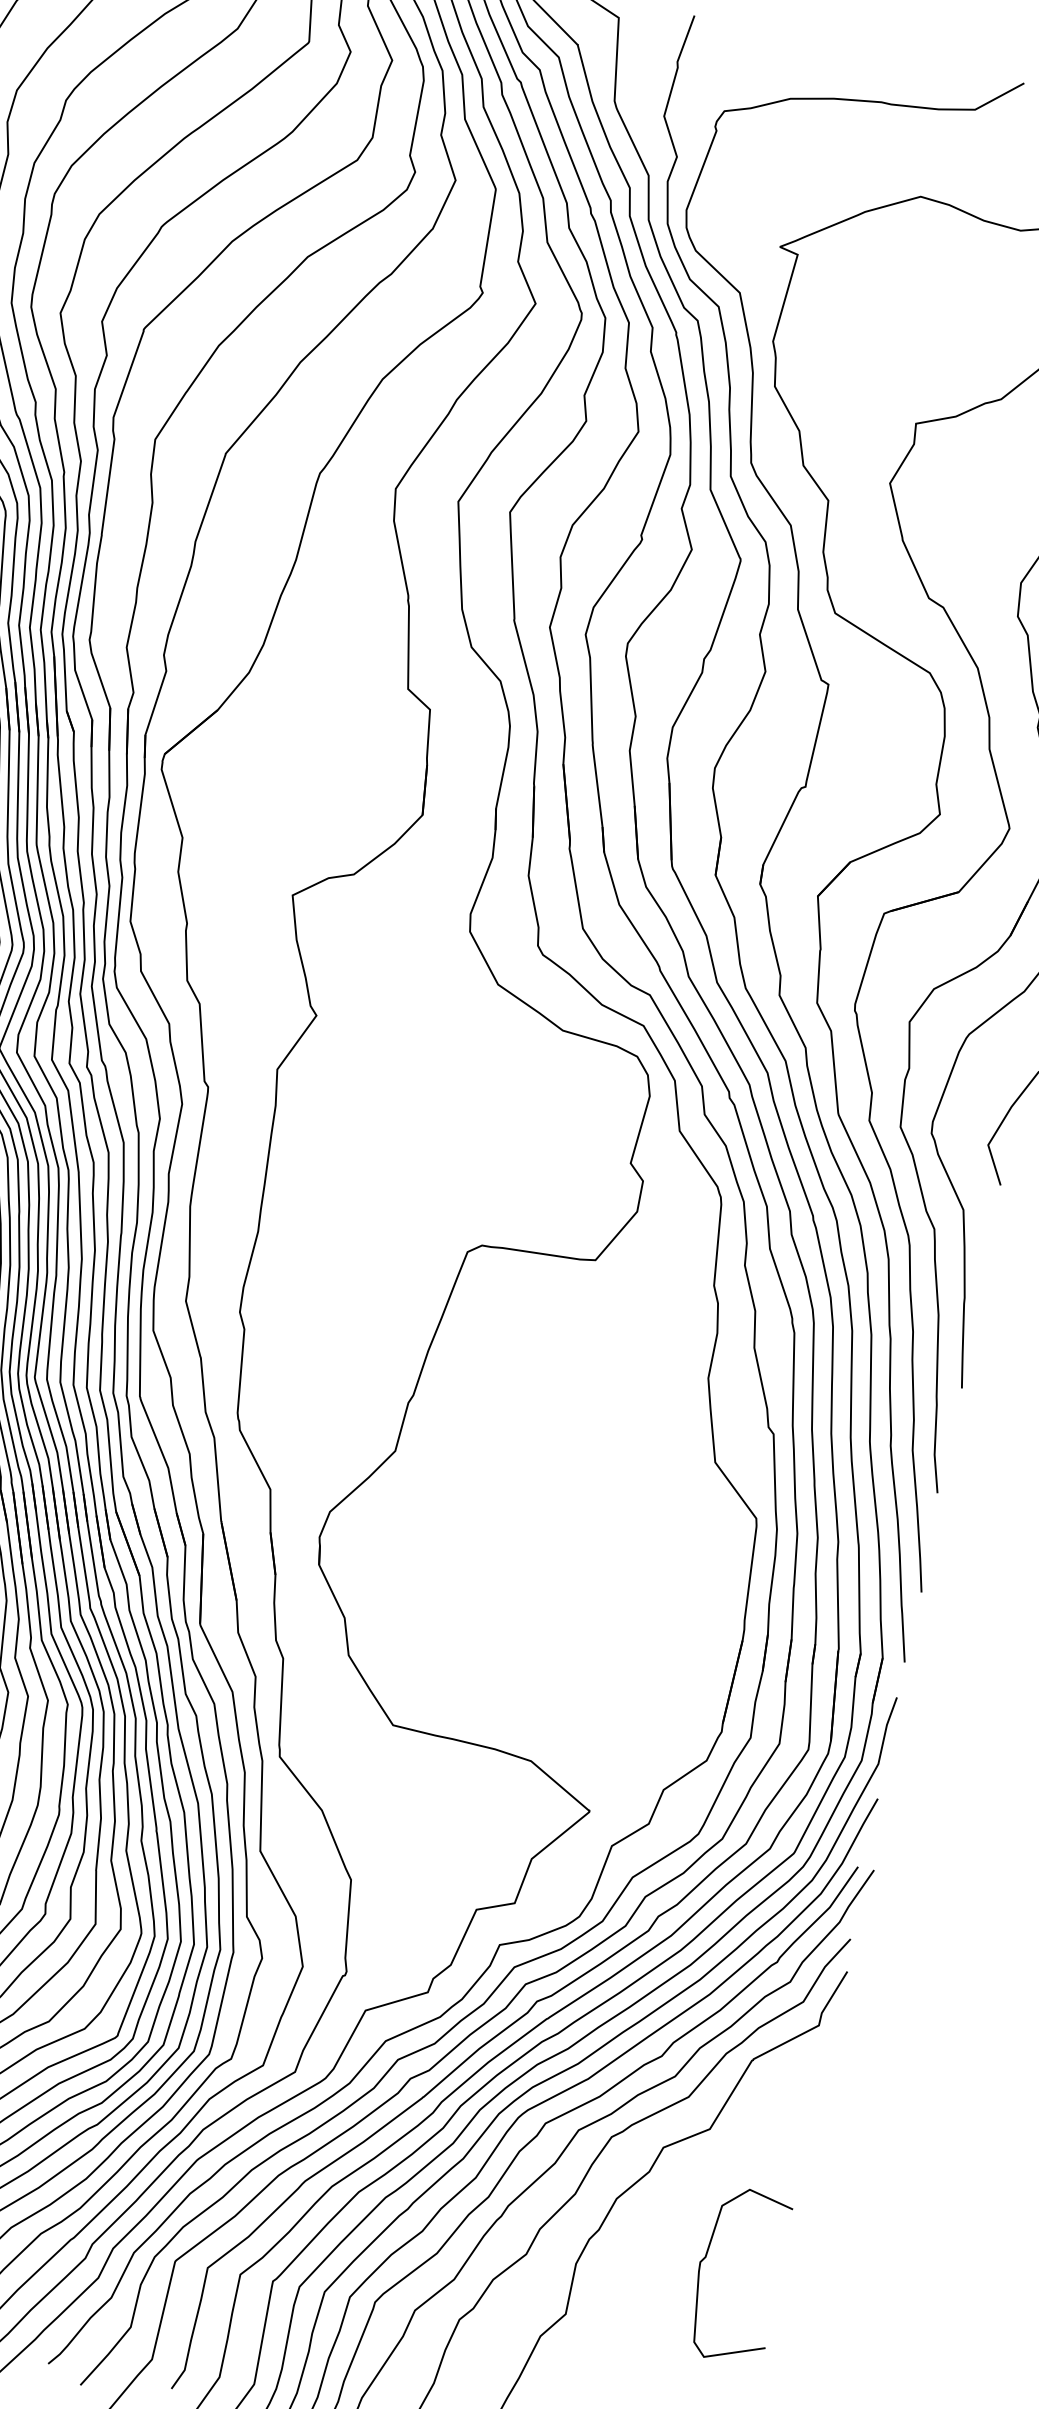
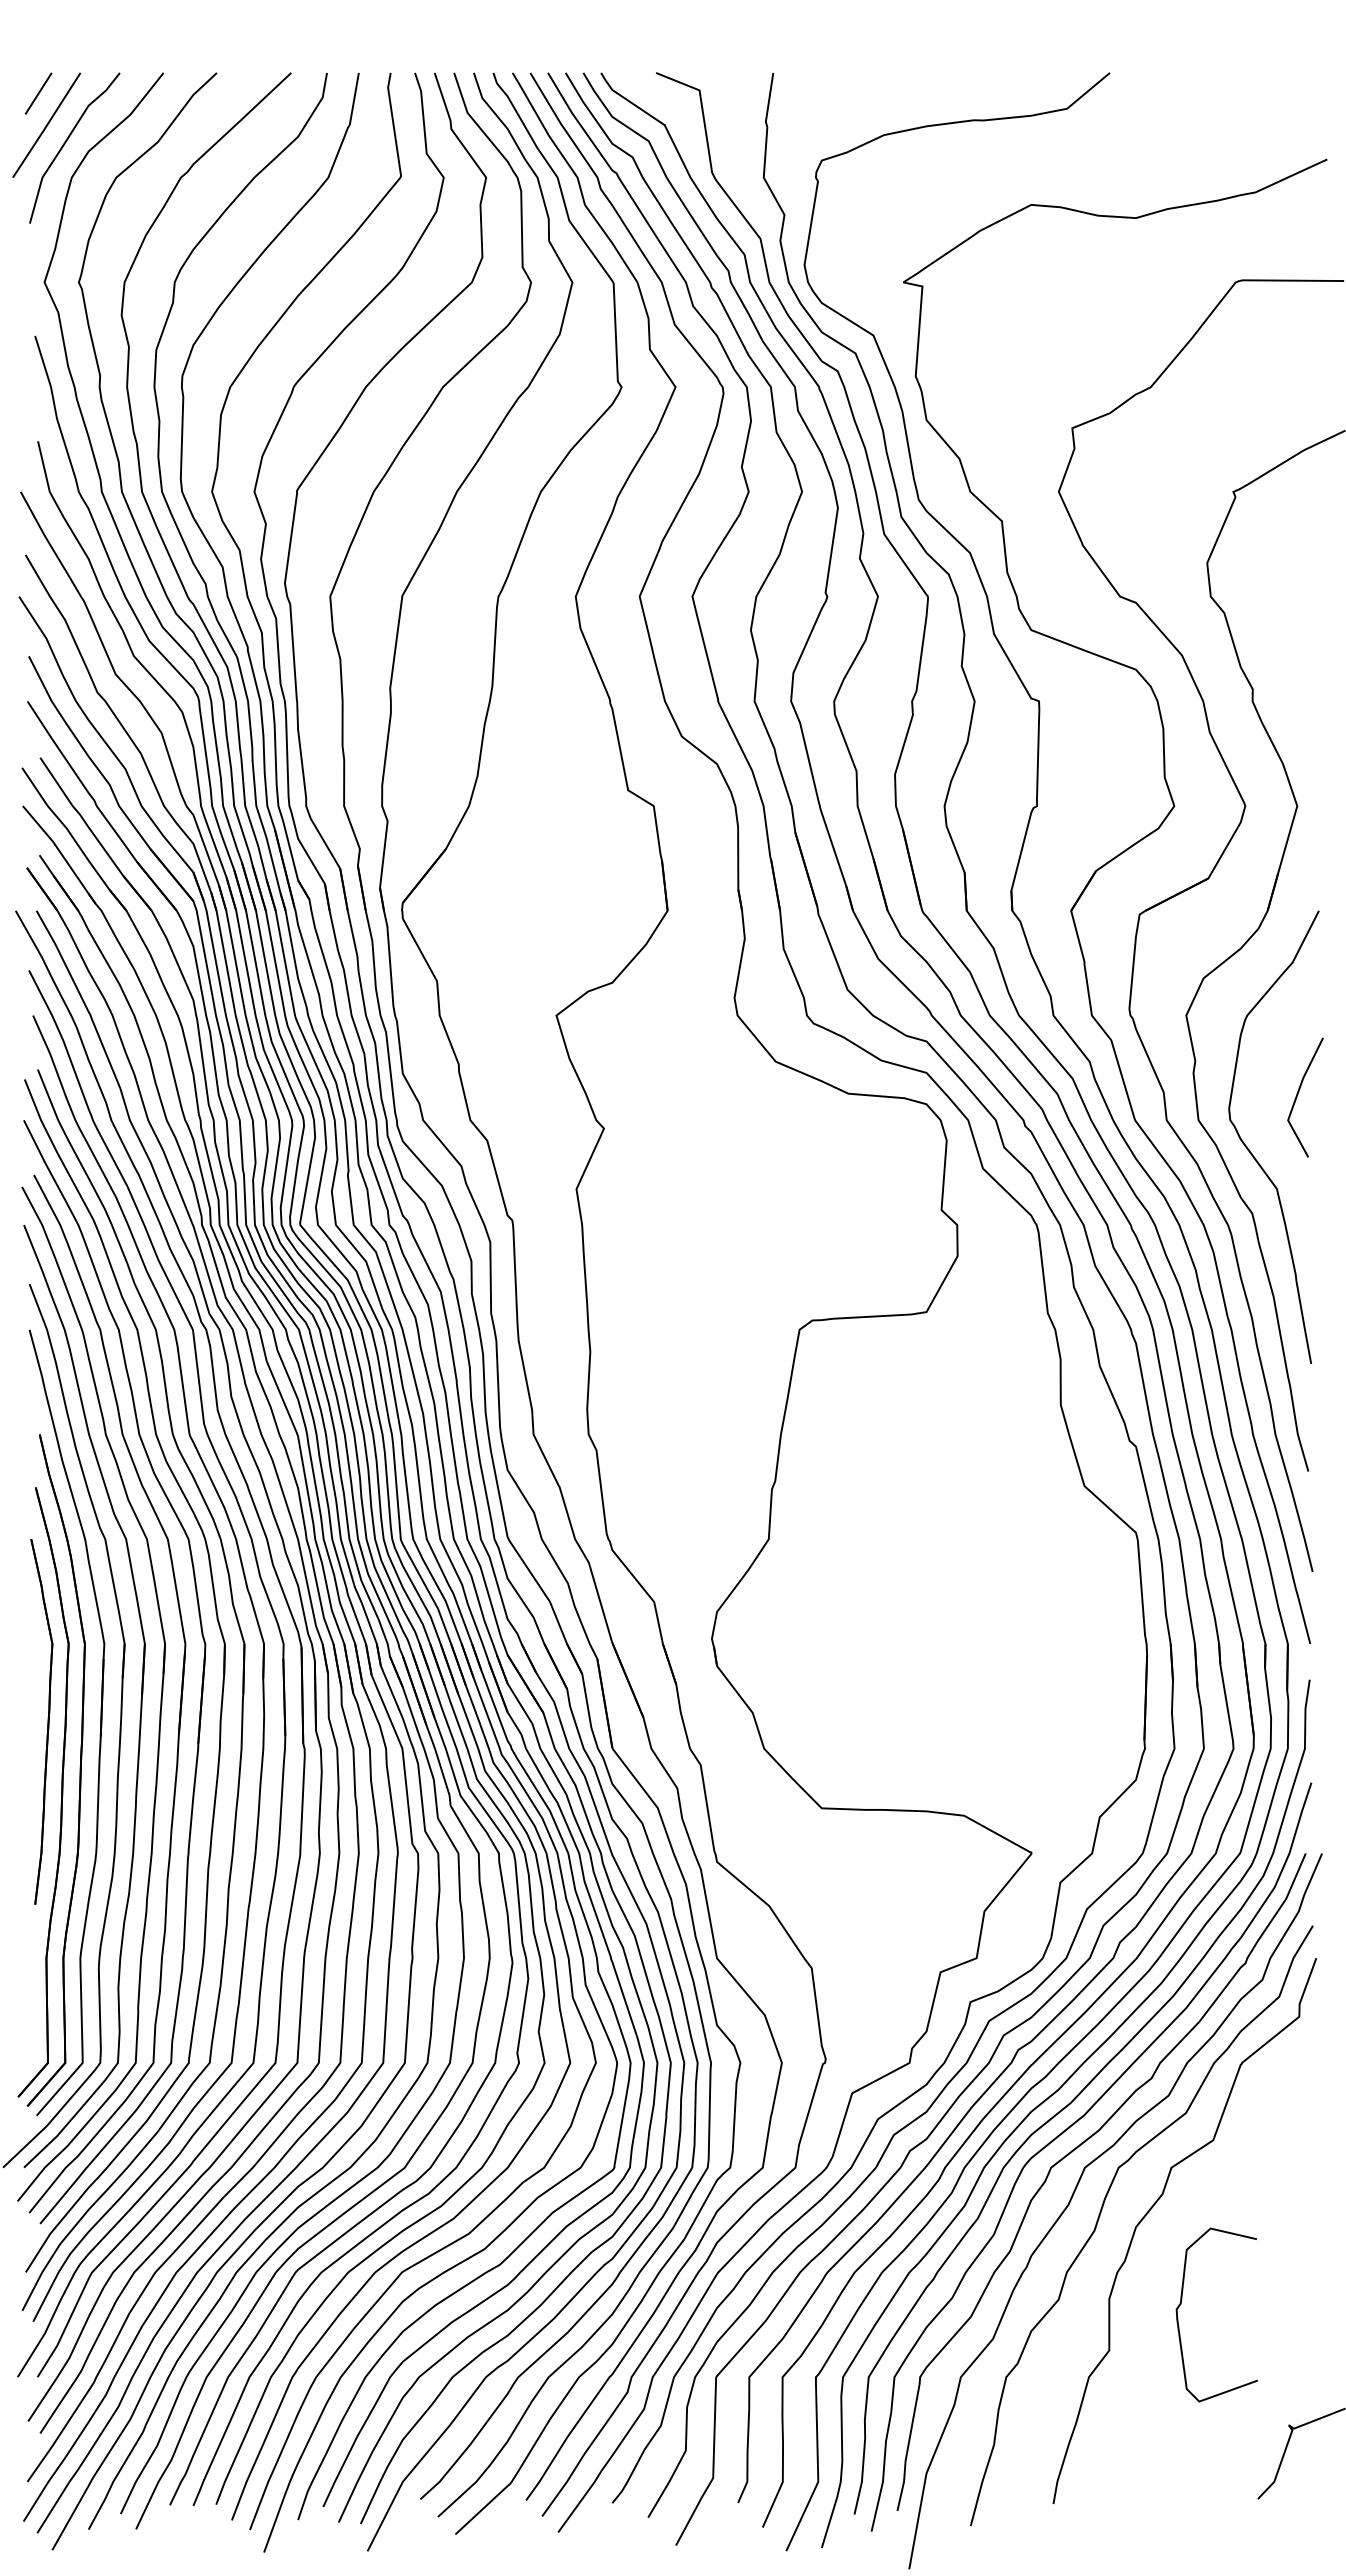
curve: (706, 2258) -> (1181, 2304), moved

